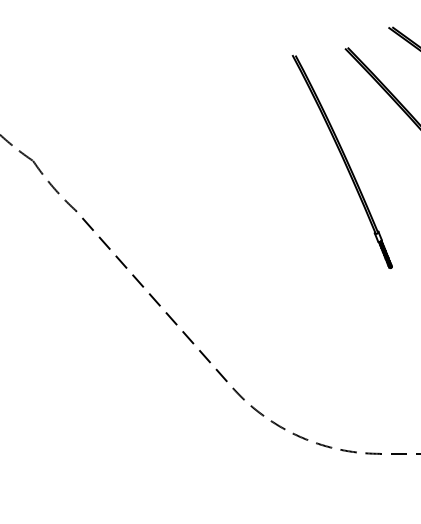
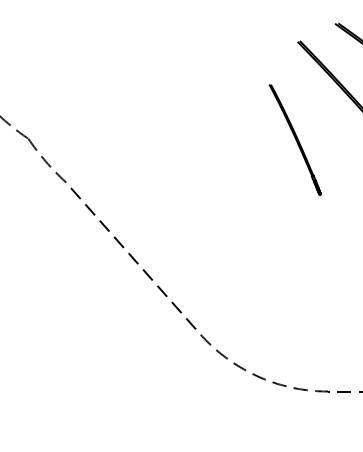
part: (341, 161) -> (294, 139), size x0.6

